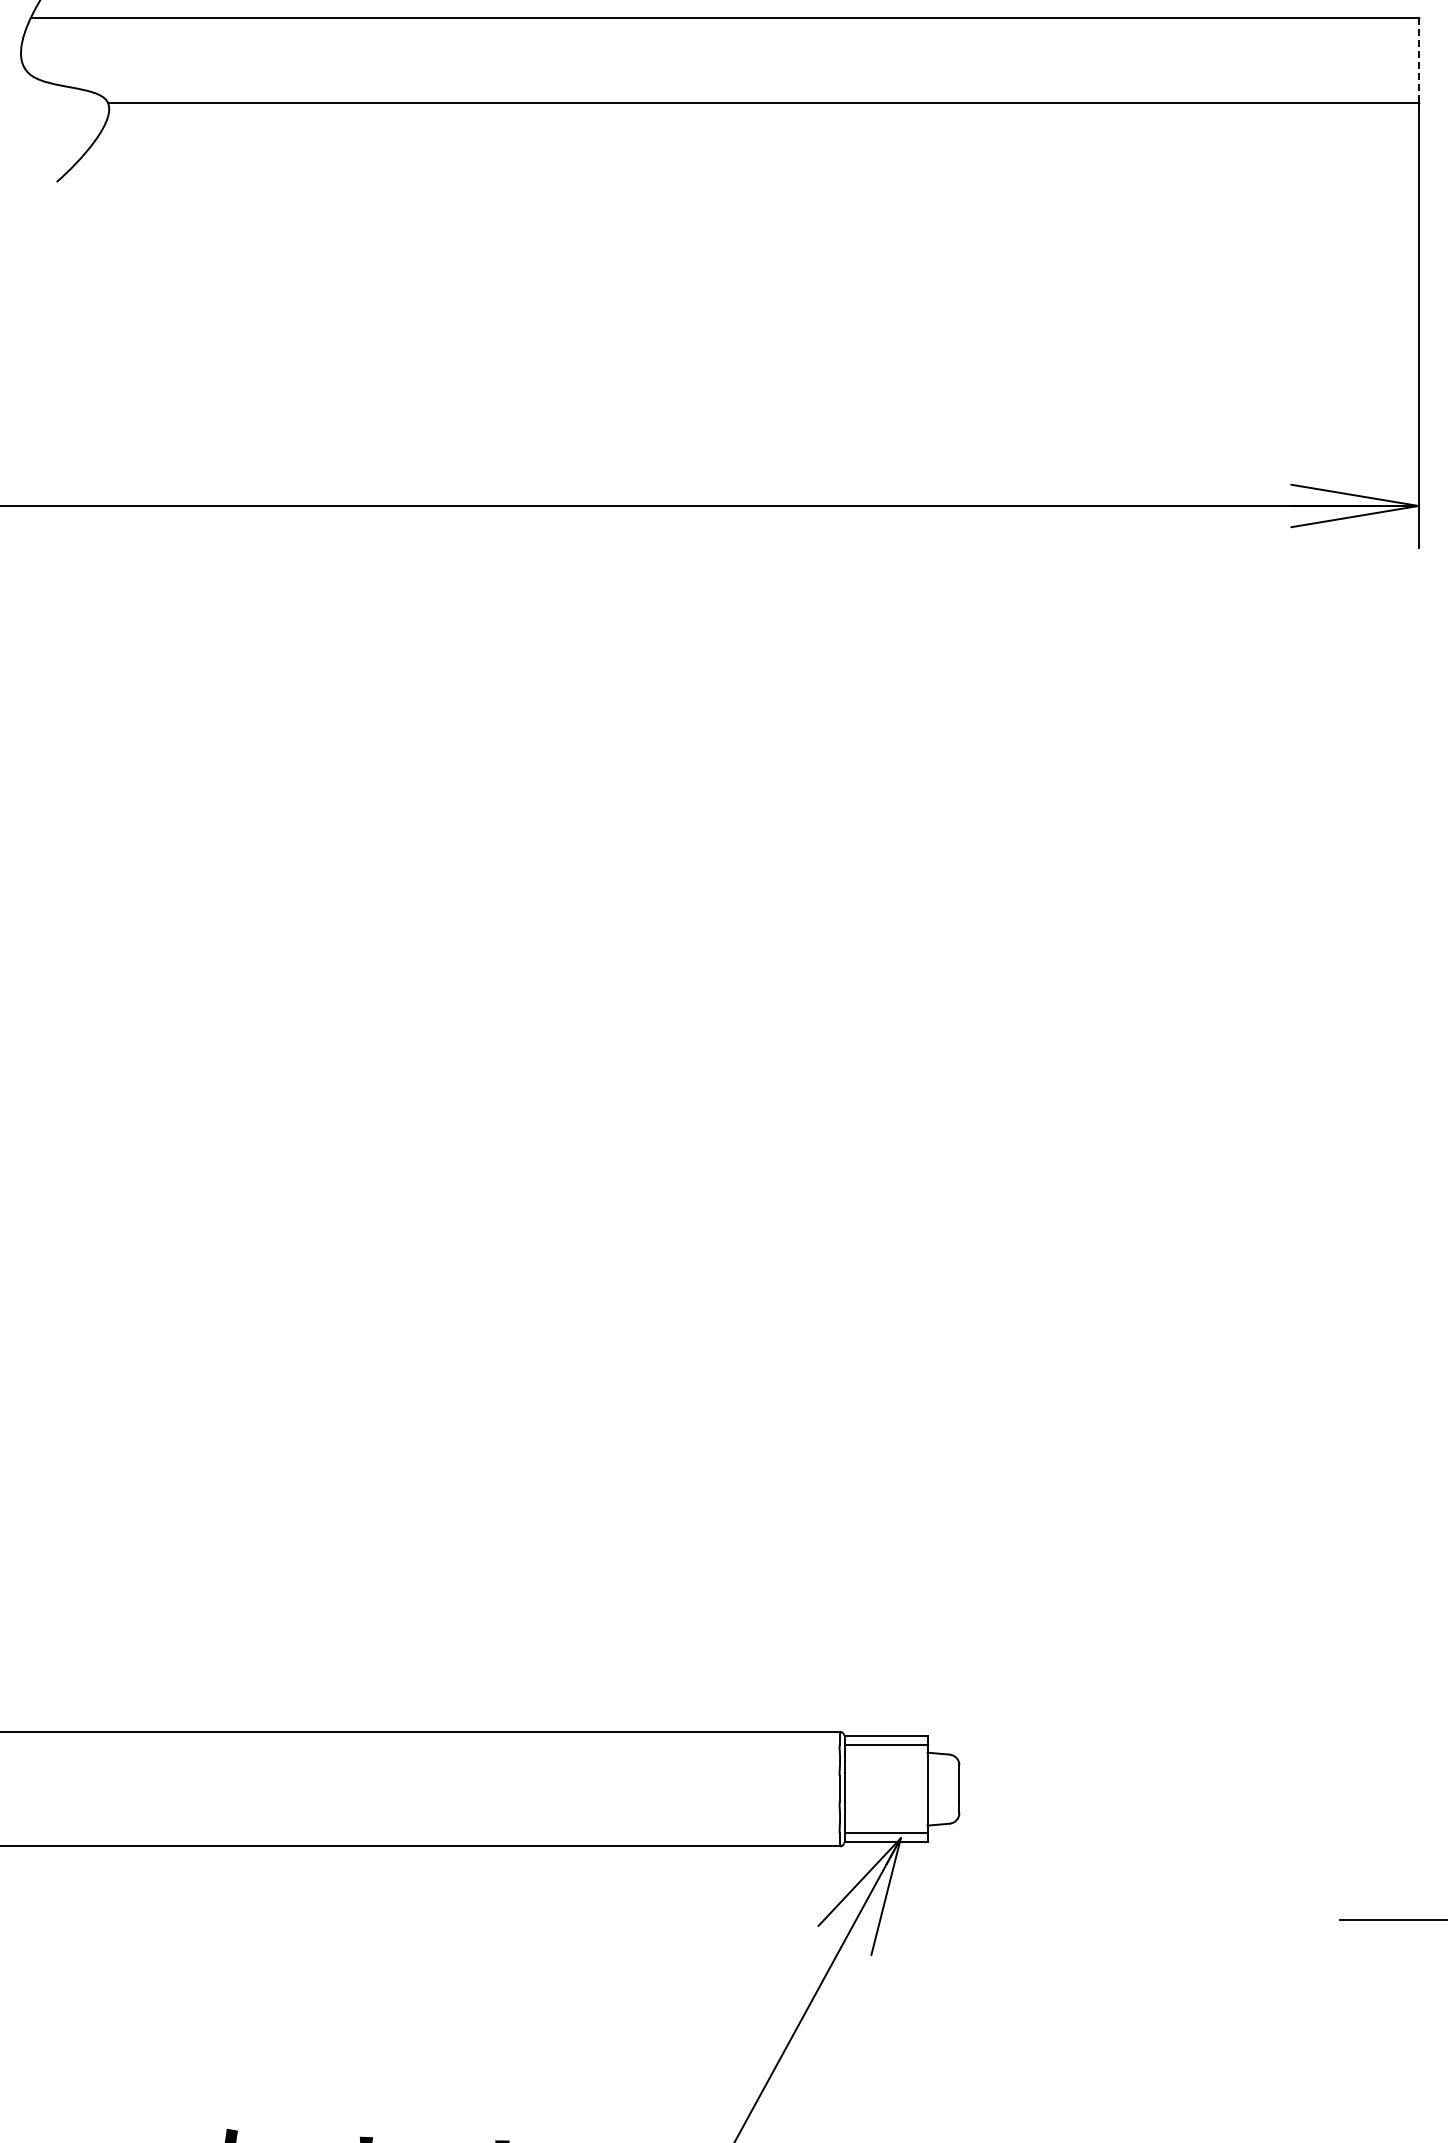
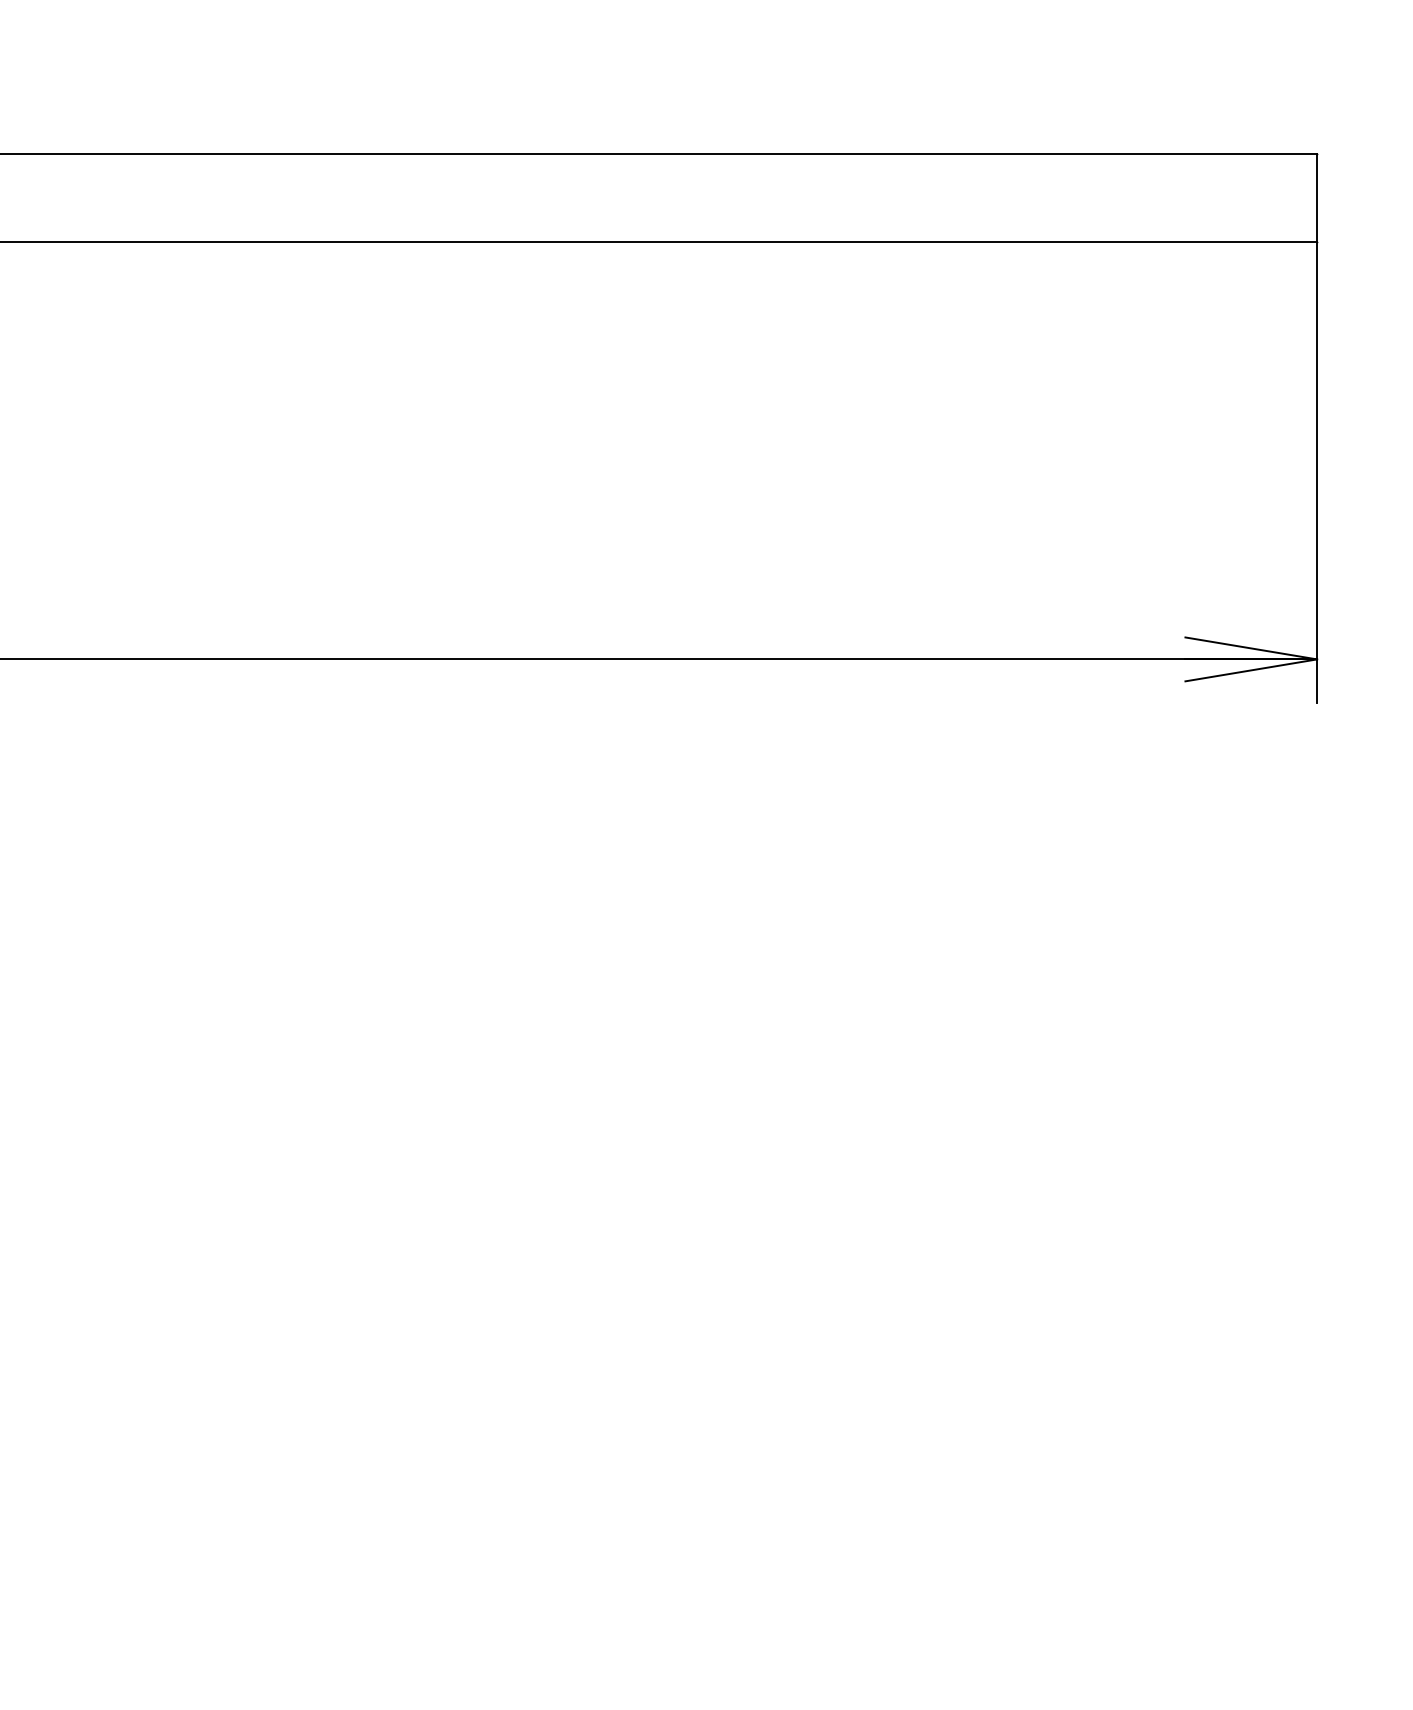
line: (1418, 60) -> (1316, 198), dashed -> solid

